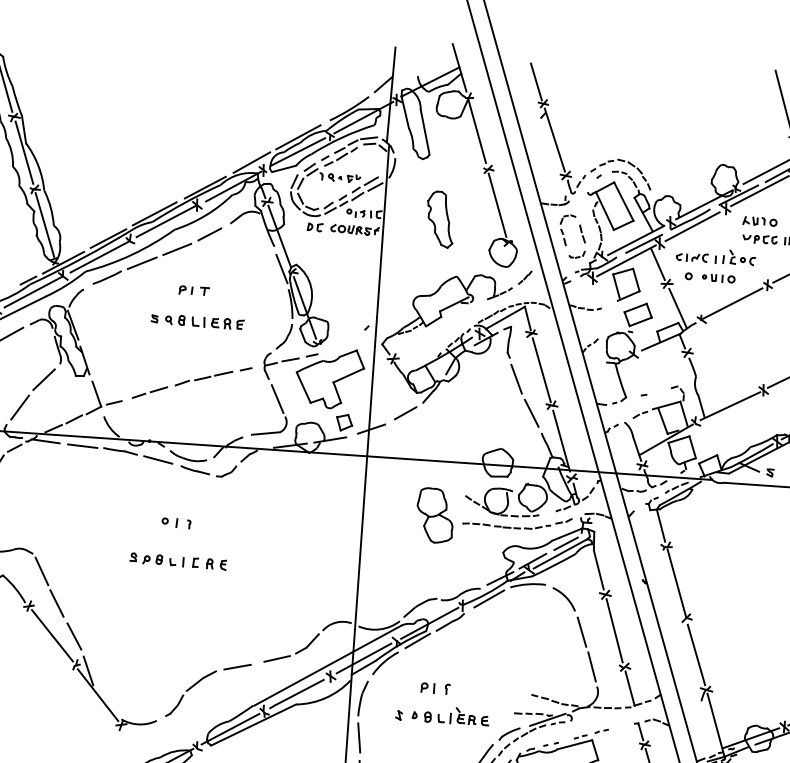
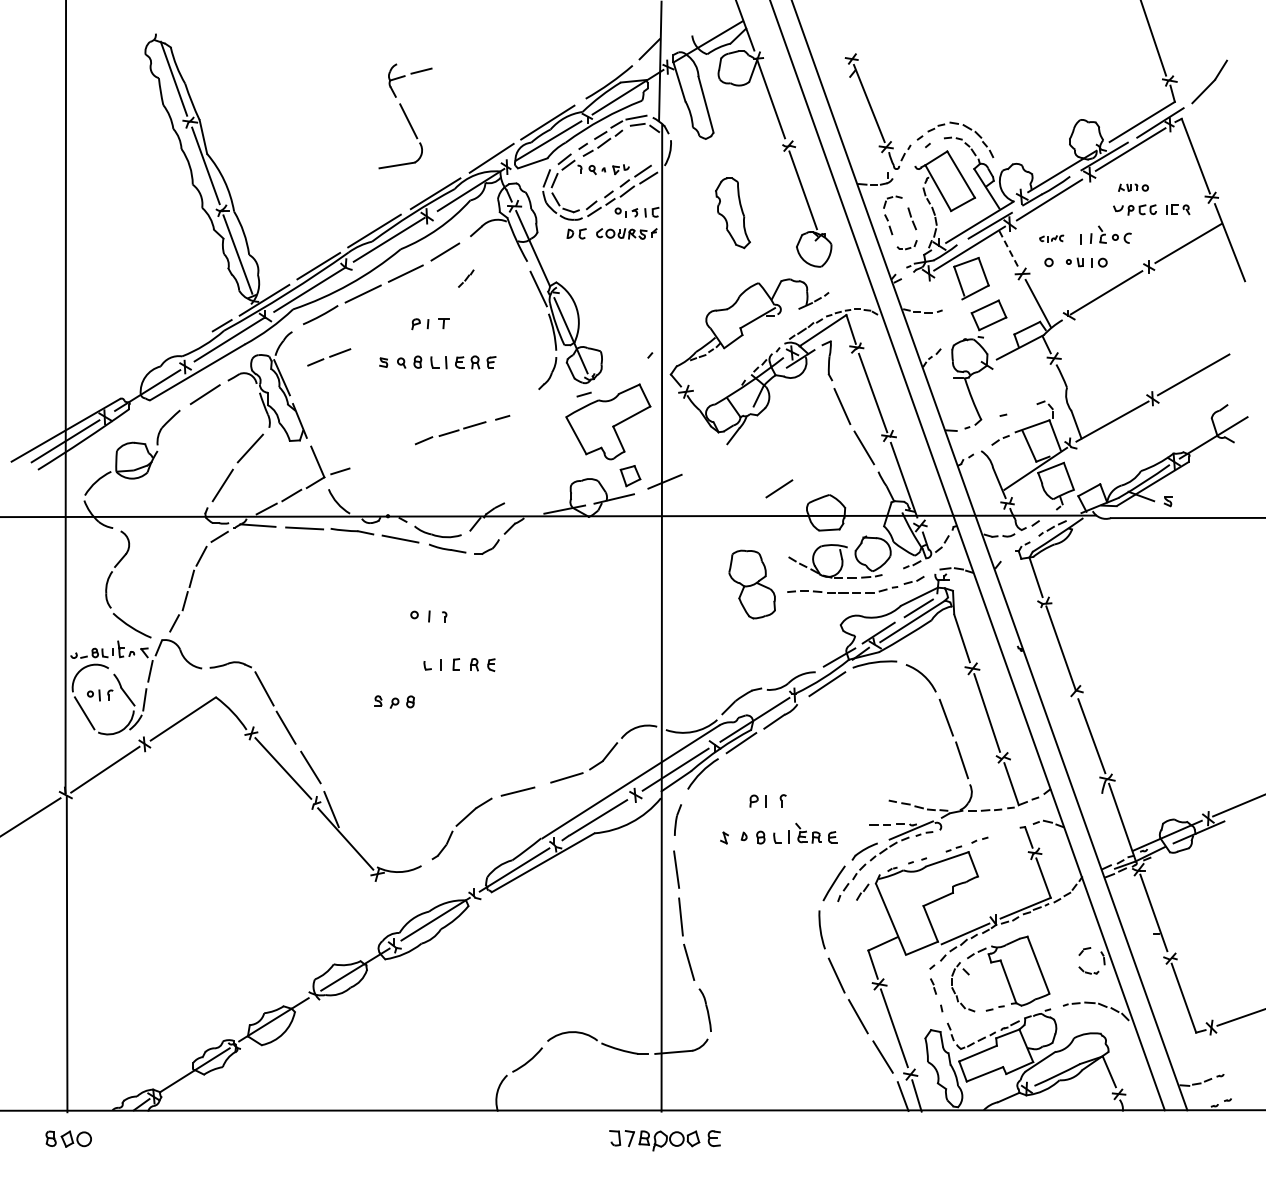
line: (535, 81) -> (840, 31), removed
part: (760, 221) -> (1133, 187), size x0.7
part: (692, 257) -> (1051, 238), size x0.6
line: (658, 264) -> (1009, 250), solid -> dashed
part: (525, 277) -> (466, 278), moved
line: (150, 392) -> (329, 357), moved
part: (275, 395) -> (405, 116), moved
line: (405, 412) -> (779, 488), moved
part: (146, 558) -> (394, 701), moved
part: (362, 698) -> (677, 819), size x0.7

